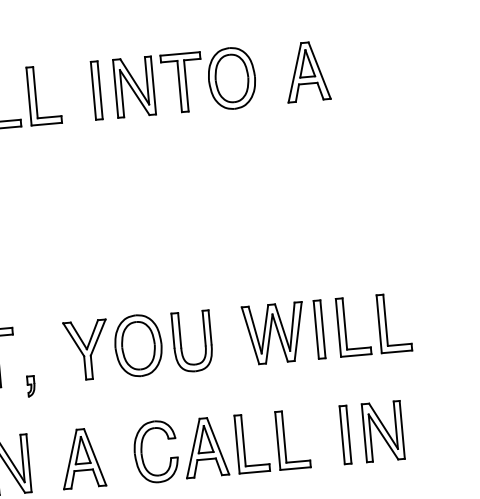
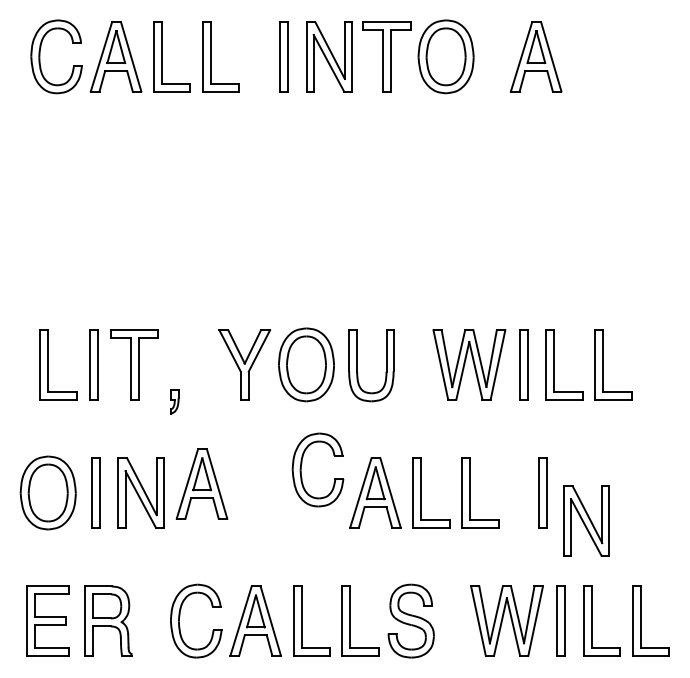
part: (383, 431) -> (586, 520), moved
part: (142, 452) -> (301, 469), moved
part: (82, 458) -> (201, 483), moved

